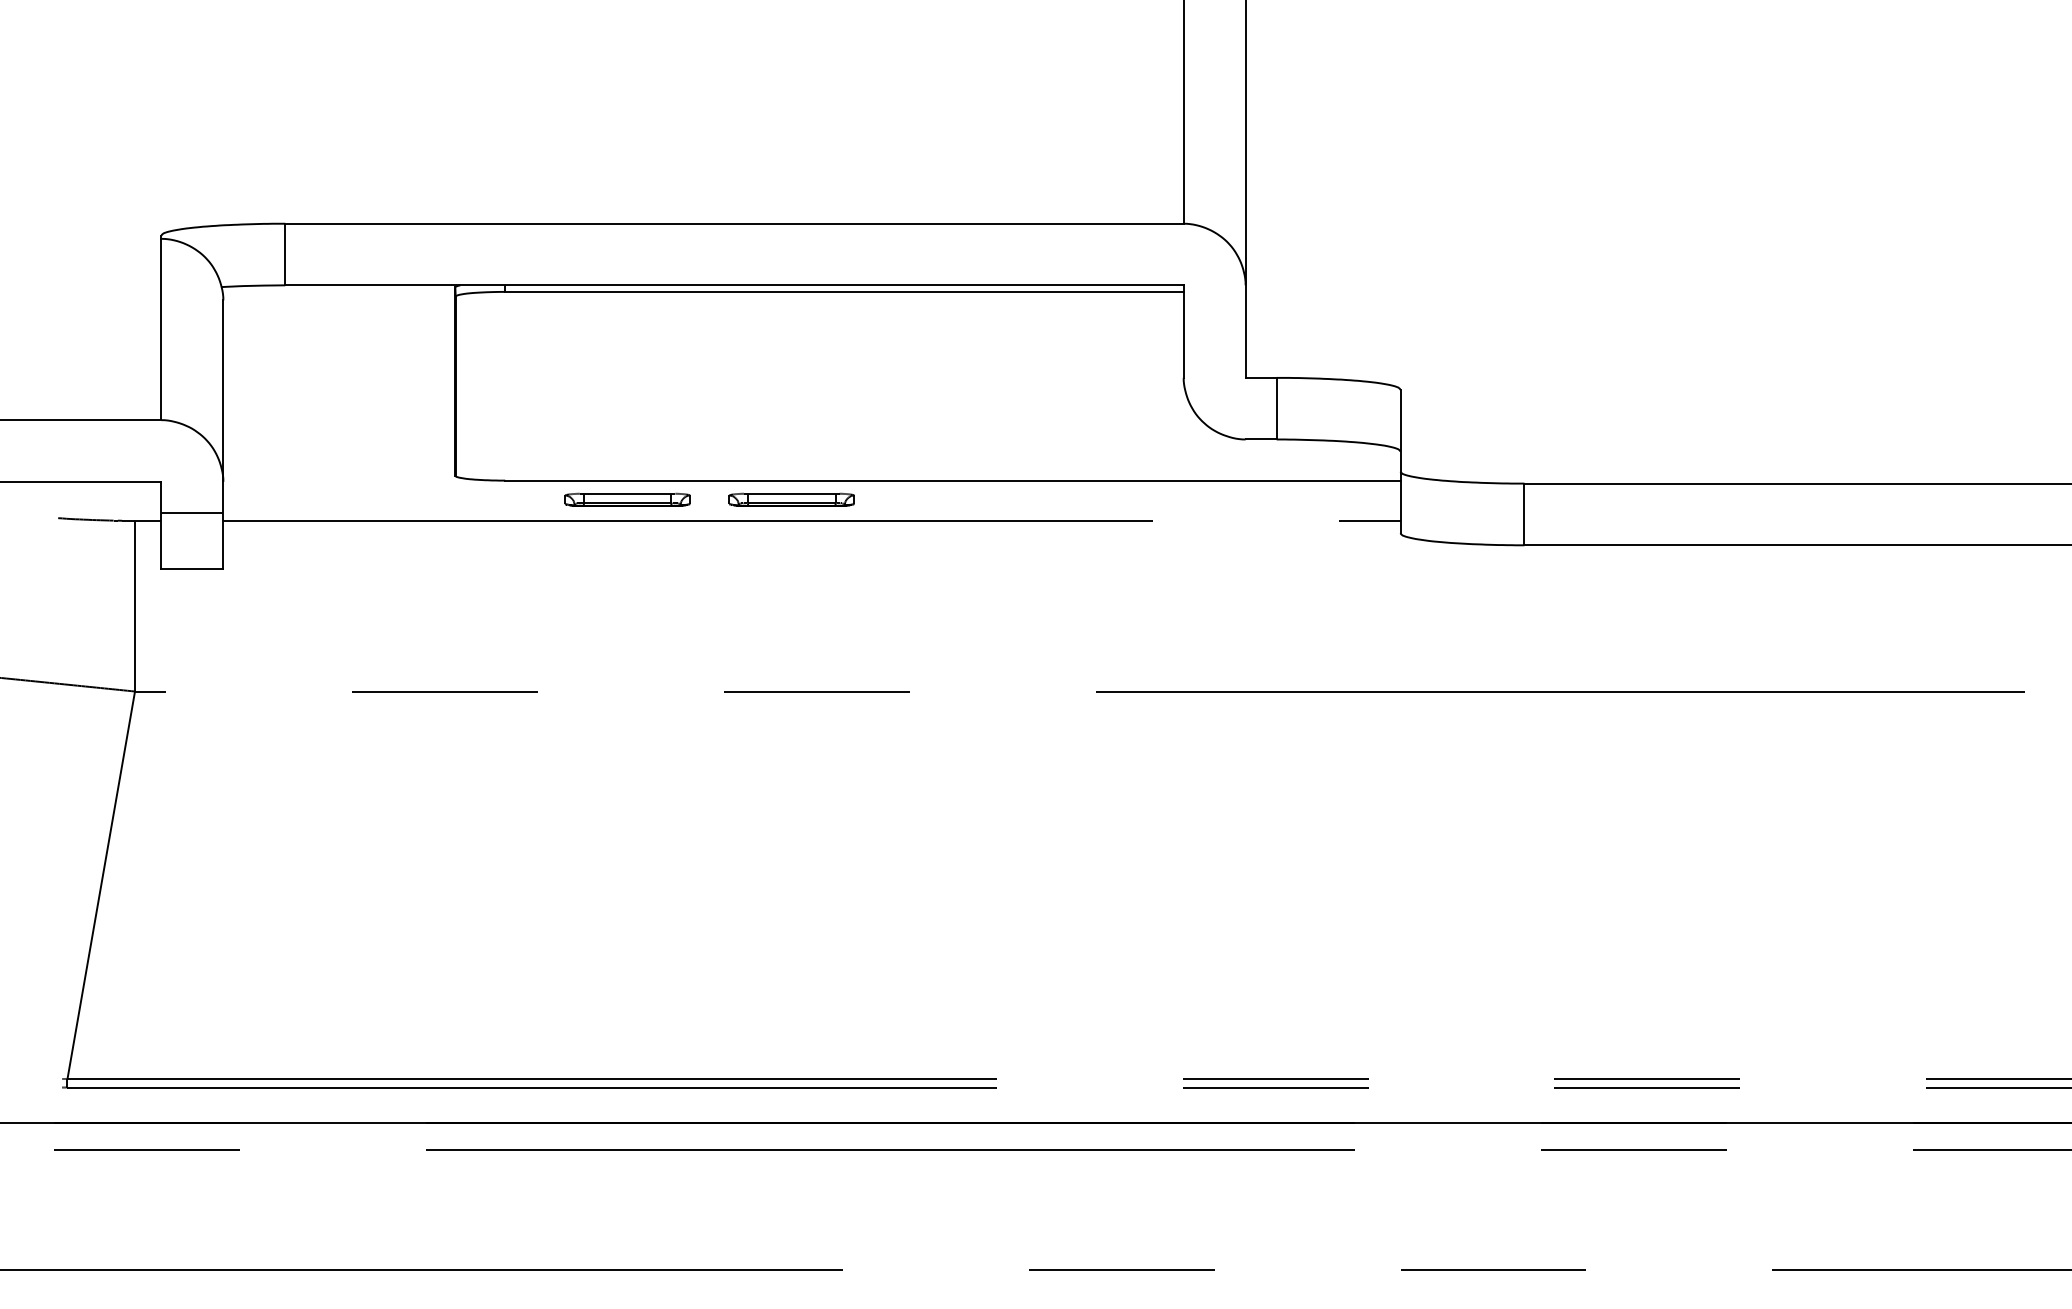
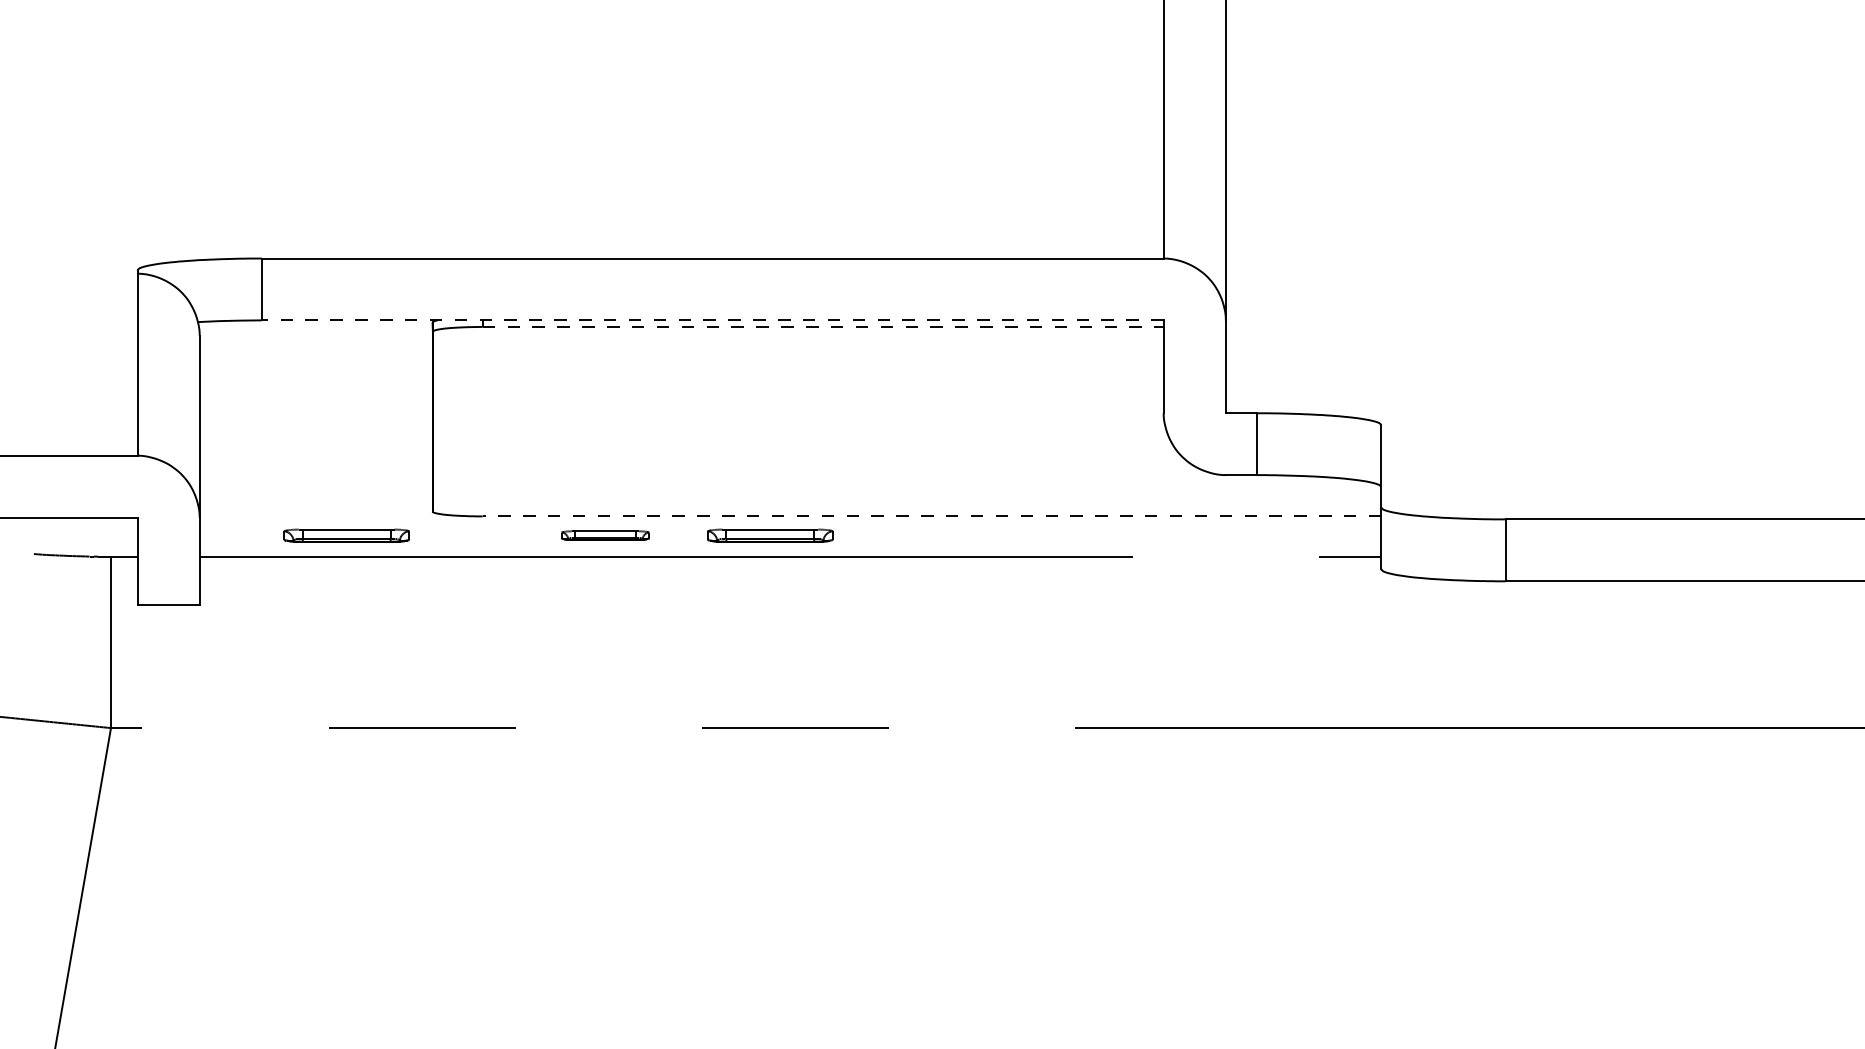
line: (734, 285) -> (712, 320), solid -> dashed
line: (844, 291) -> (823, 326), solid -> dashed
line: (952, 480) -> (931, 516), solid -> dashed
part: (369, 499) -> (346, 535), added
part: (627, 499) -> (605, 535), size x0.7
line: (192, 512) -> (168, 548), removed

